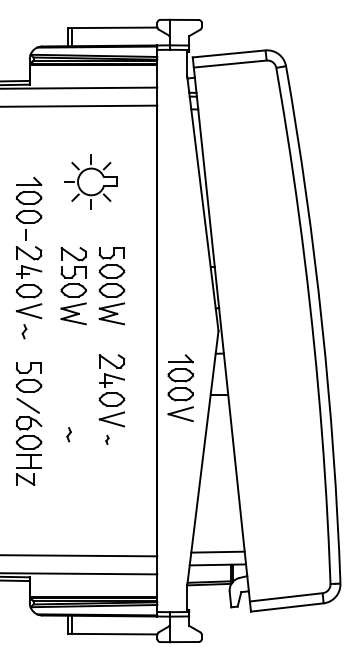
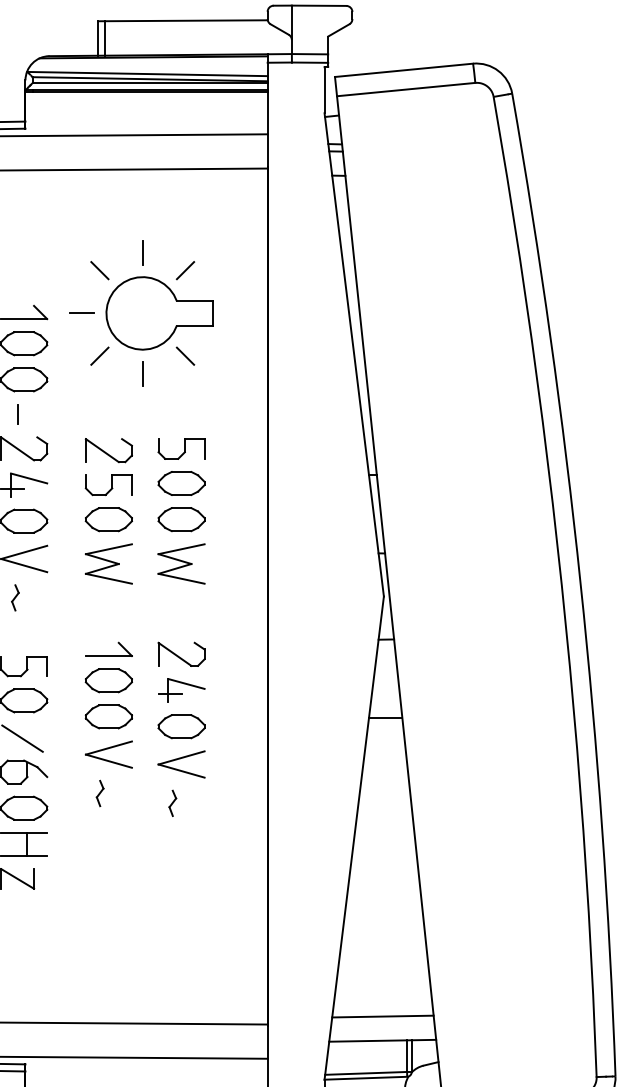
part: (90, 181) -> (140, 312), size x1.43
part: (180, 388) -> (108, 705), moved
part: (107, 439) -> (173, 802), size x1.67

